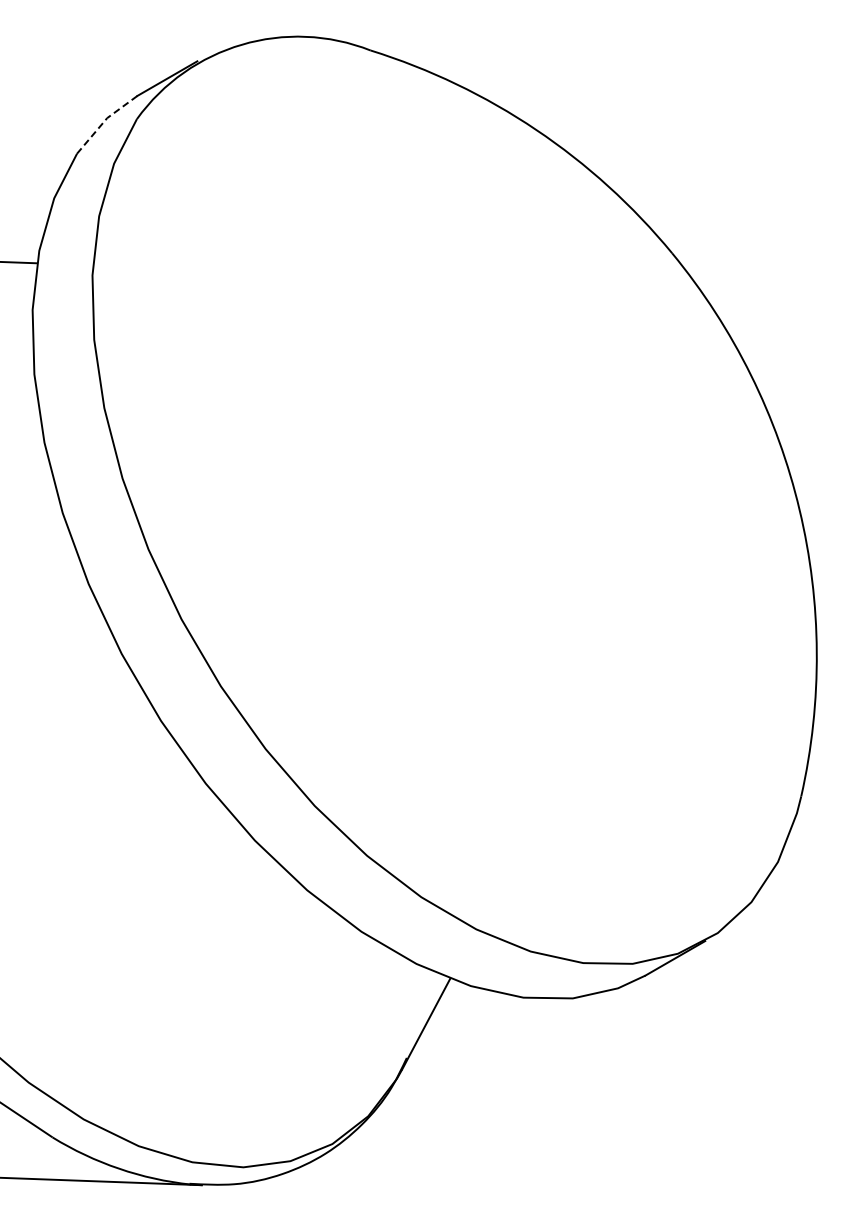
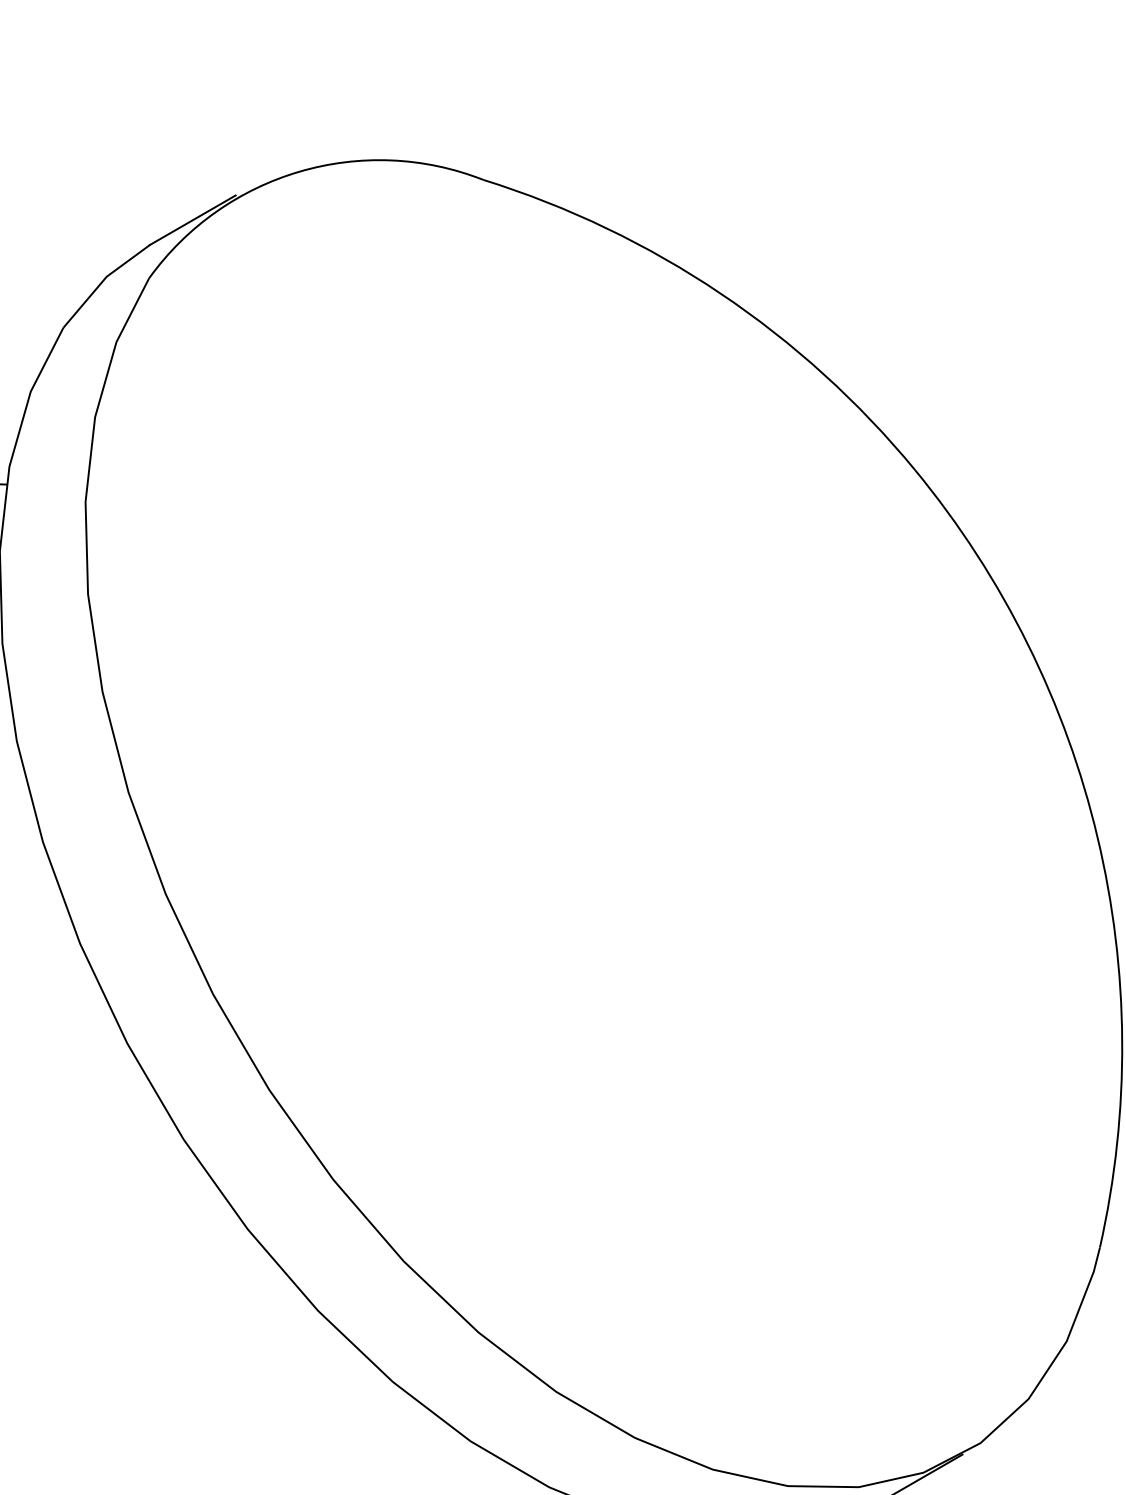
line: (104, 121) -> (102, 281), dashed -> solid

